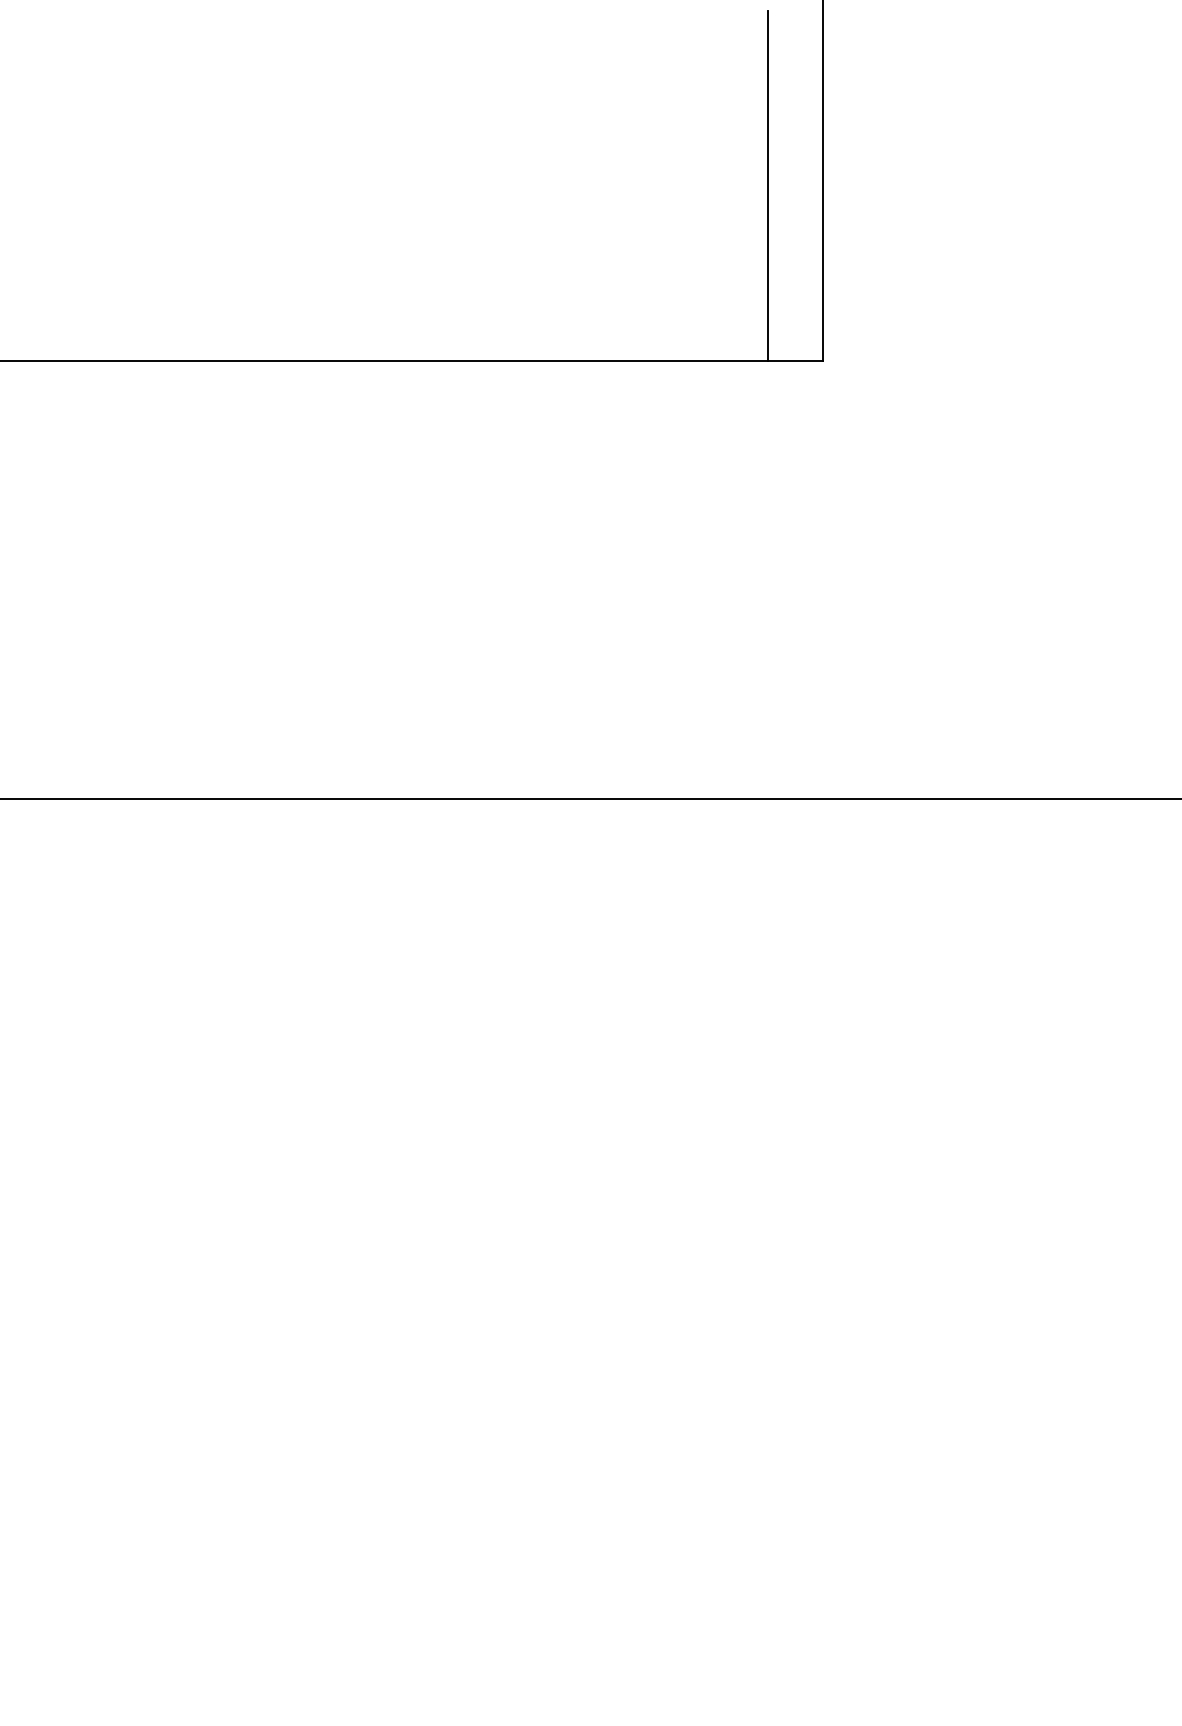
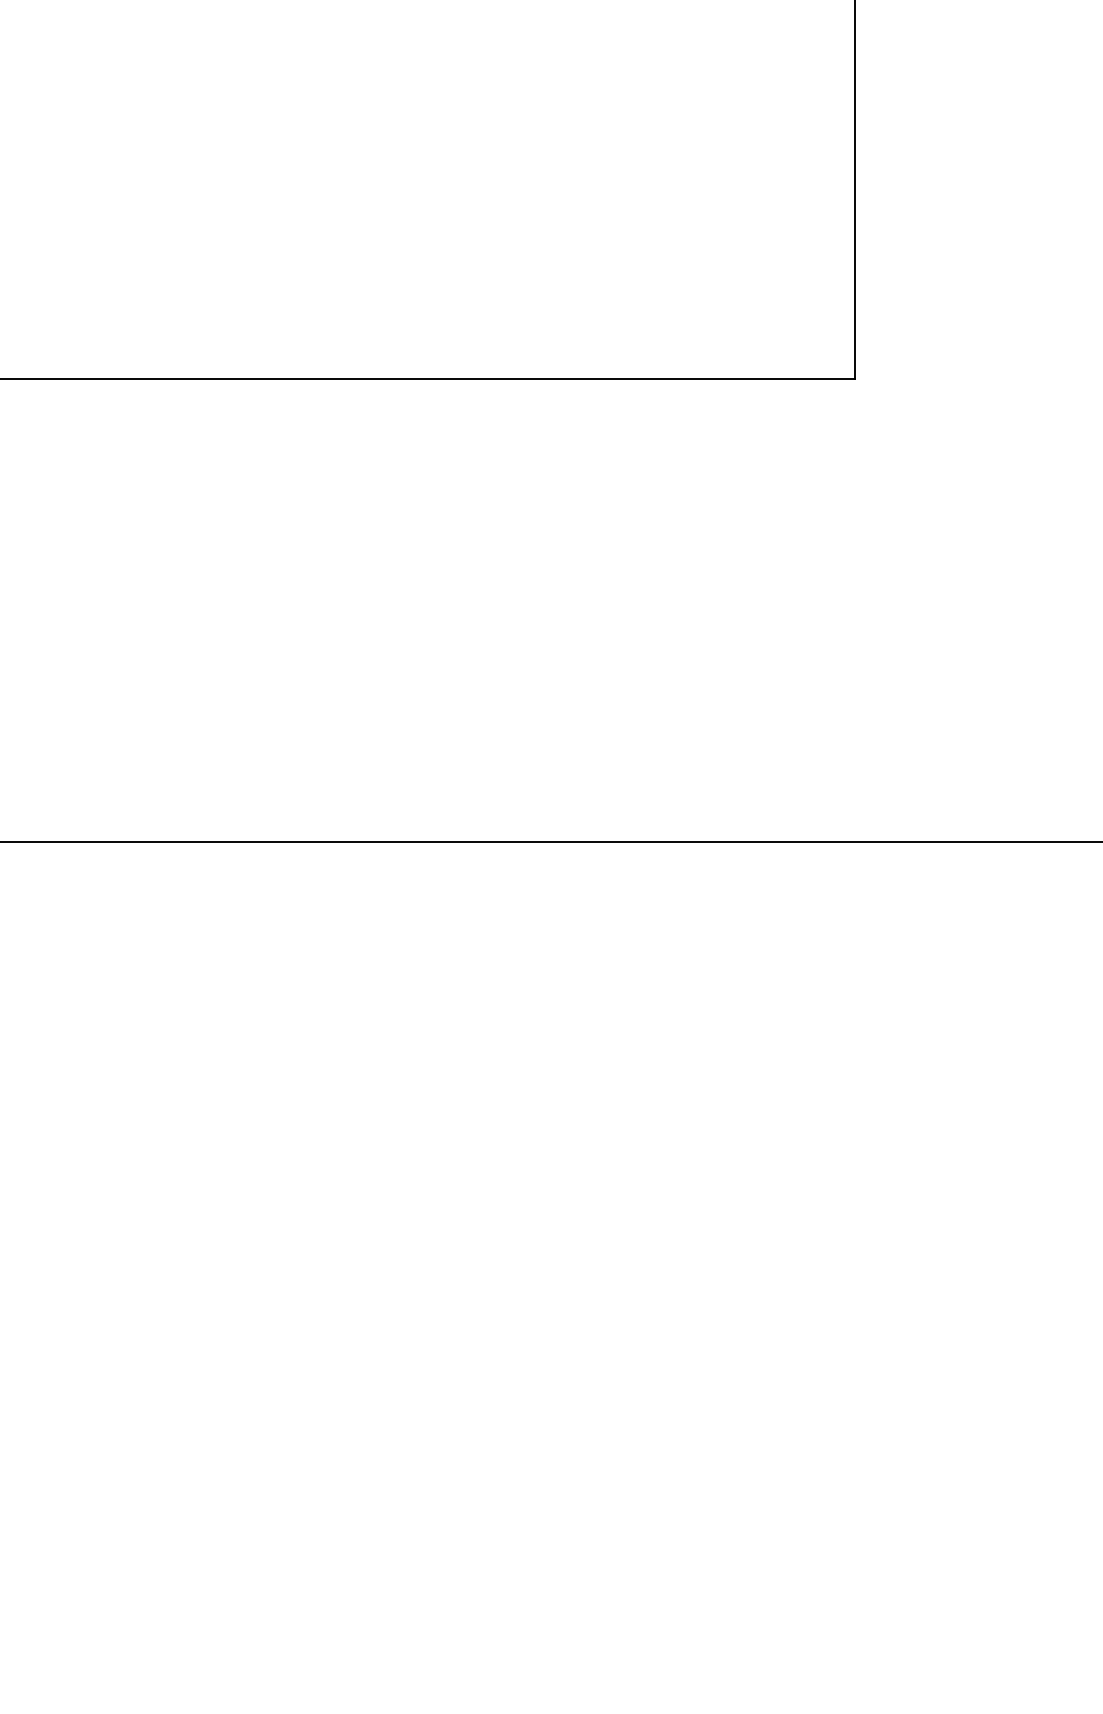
line: (768, 185) -> (797, 194), removed

